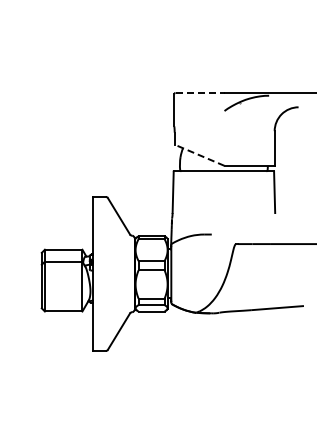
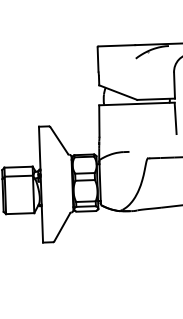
line: (200, 92) -> (117, 45), dashed -> solid
line: (199, 155) -> (118, 92), dashed -> solid

